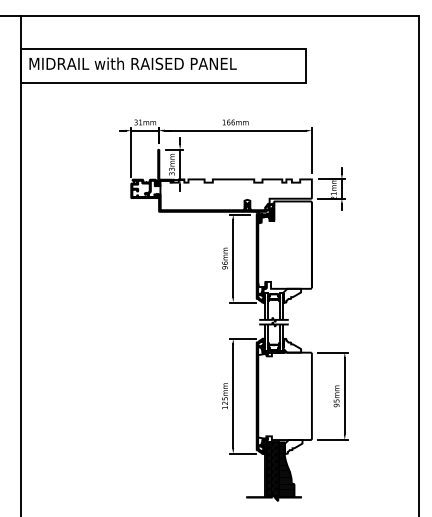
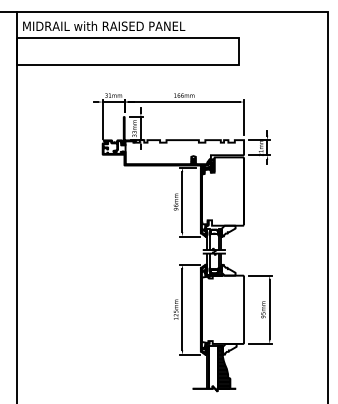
text: (132, 63) -> (103, 26), moved
hatch: (272, 471) -> (213, 368), removed

